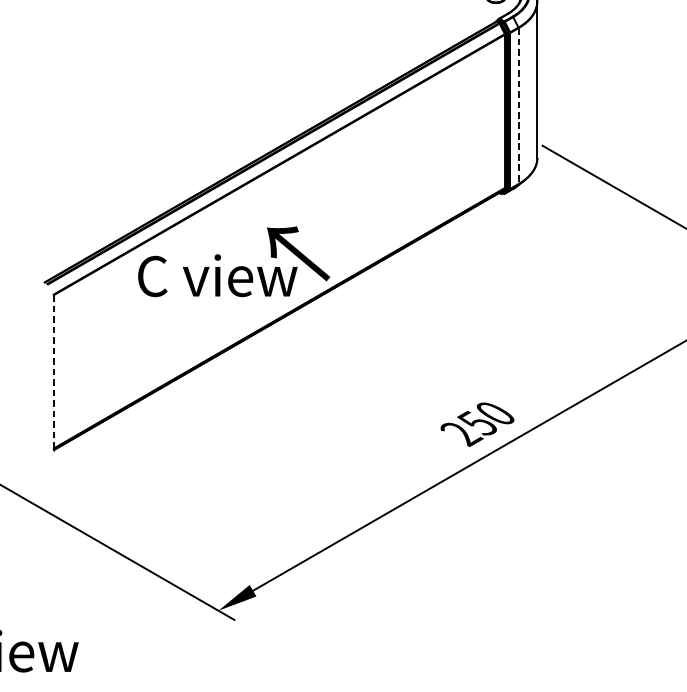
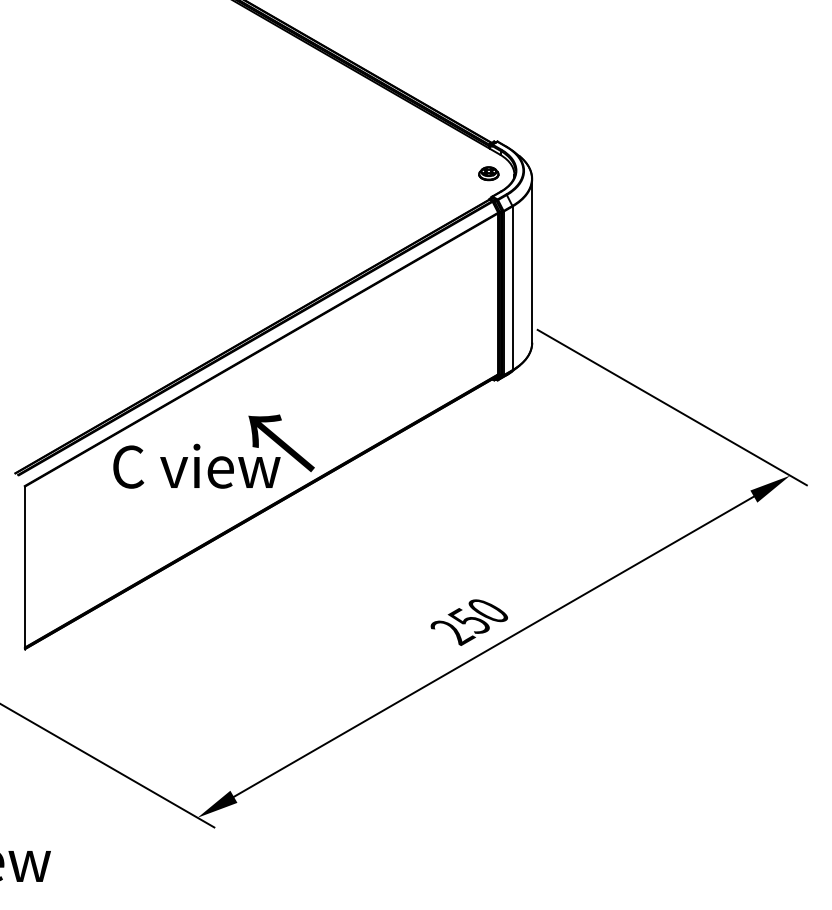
line: (518, 106) -> (512, 288), dashed -> solid
line: (54, 373) -> (25, 568), dashed -> solid

